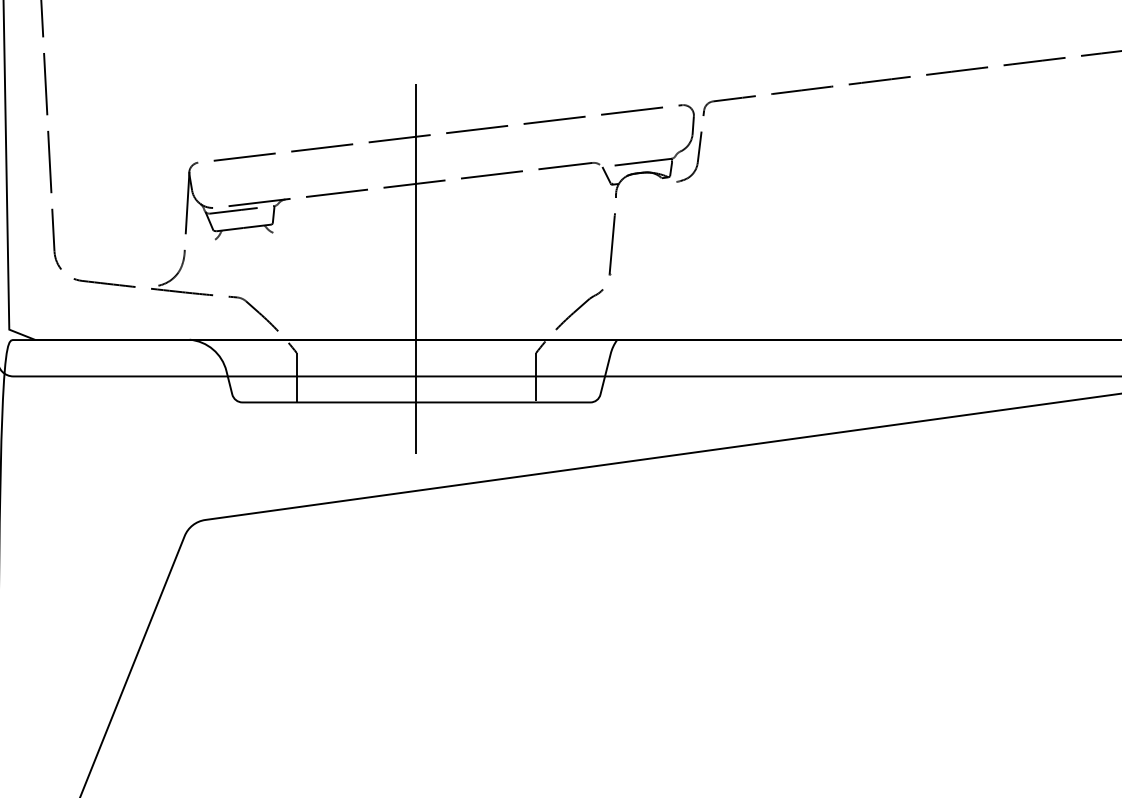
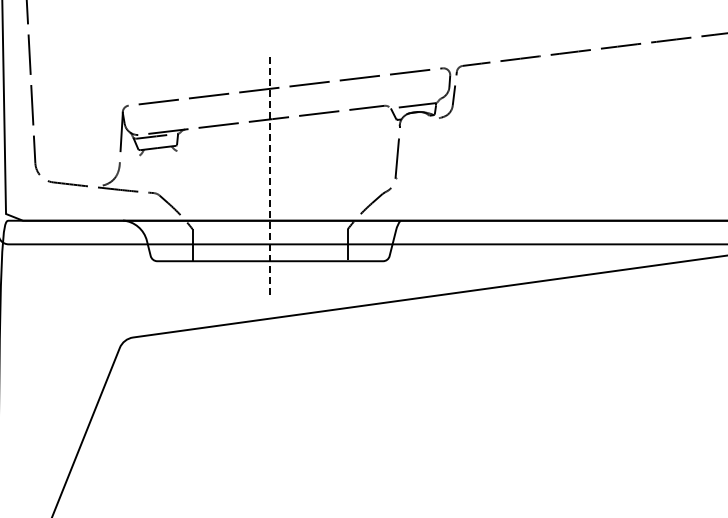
line: (416, 268) -> (270, 174), solid -> dashed

